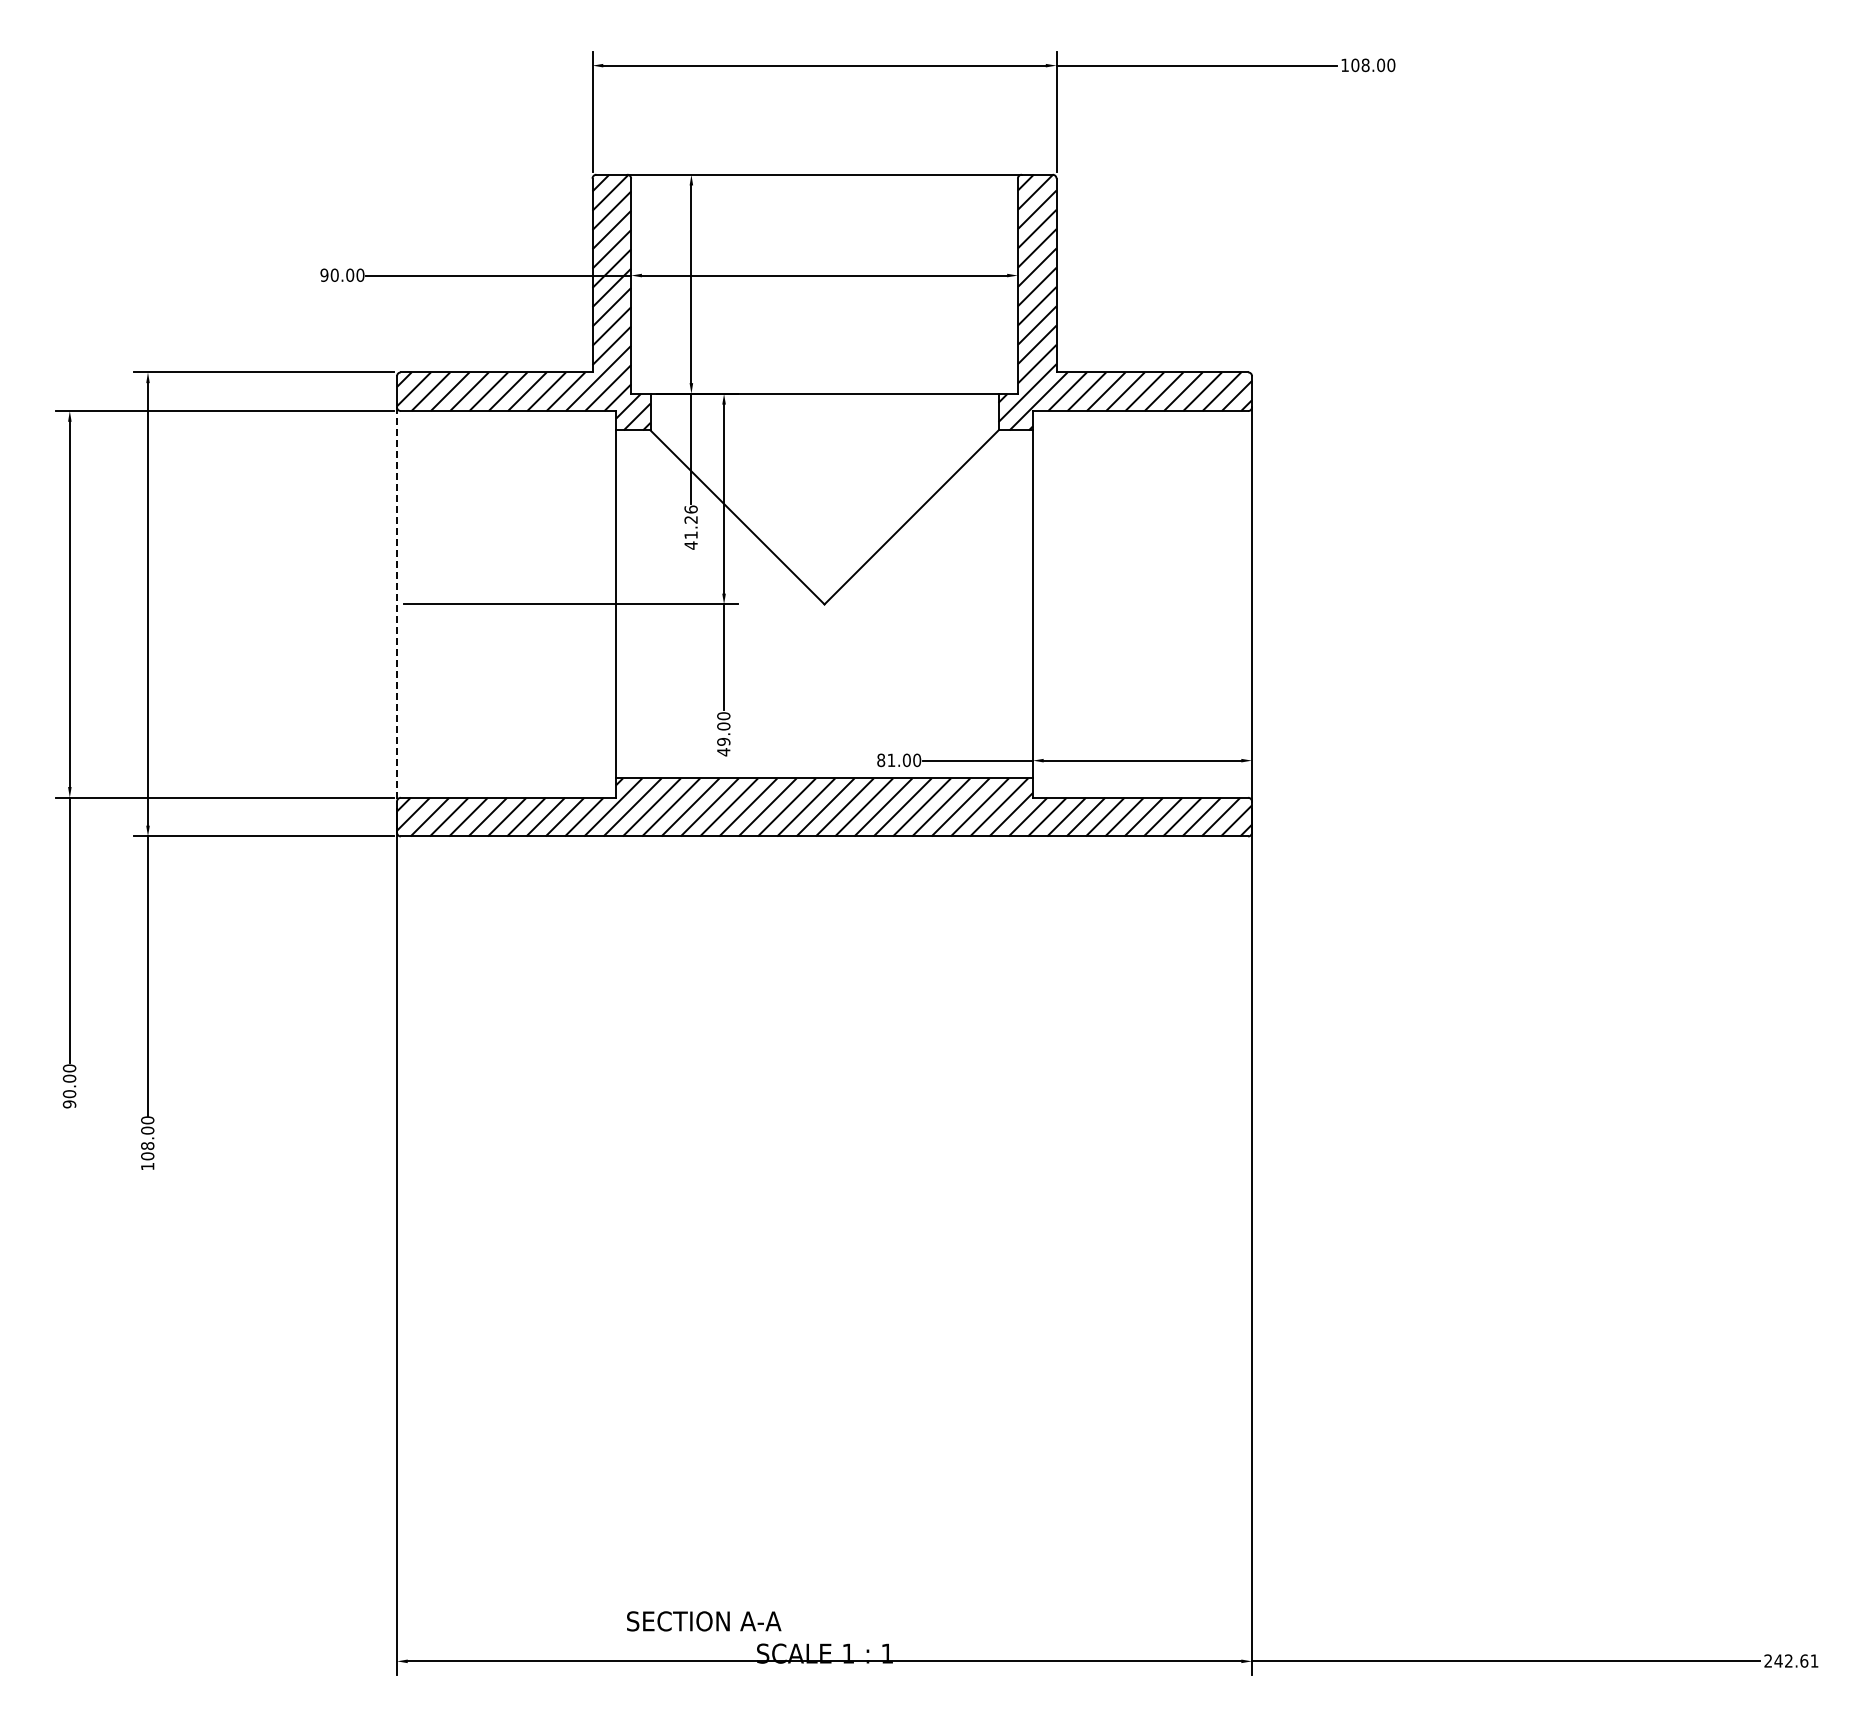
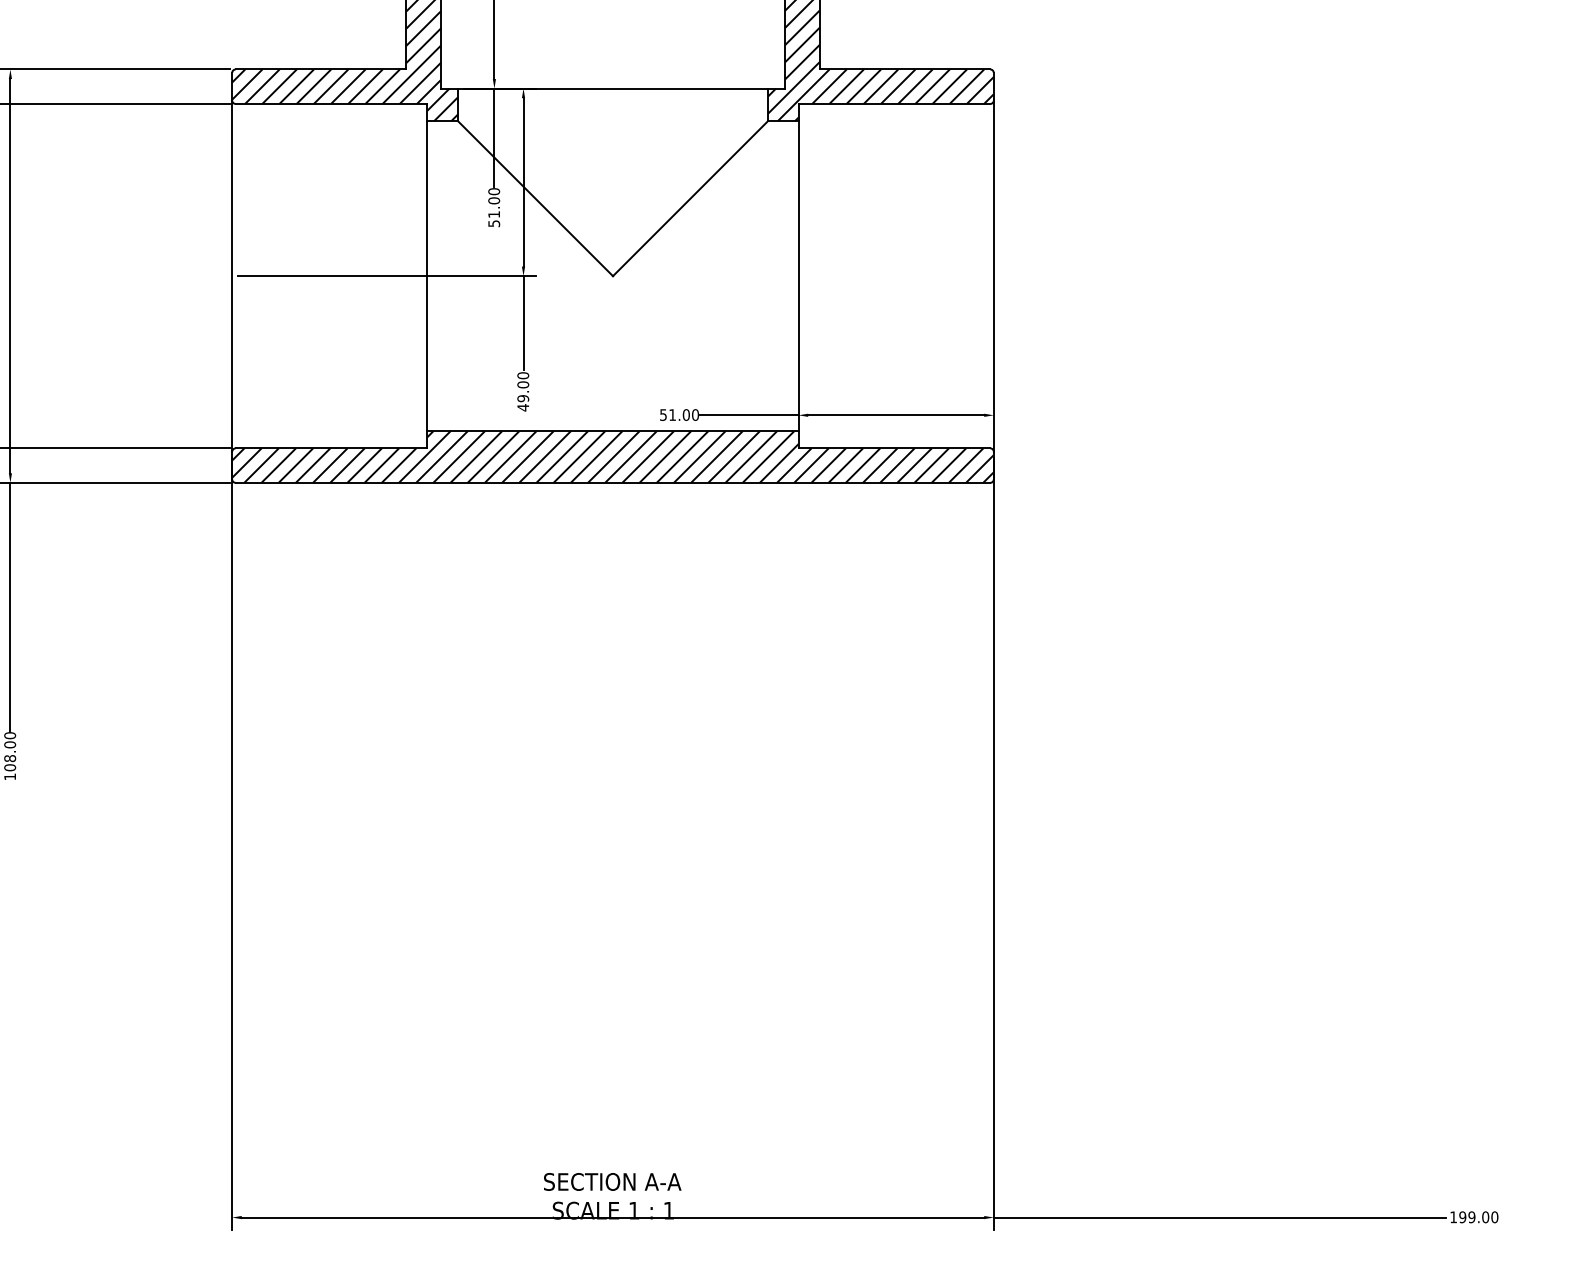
text: (690, 527) -> (493, 207), 41.26 -> 51.00
line: (397, 604) -> (232, 276), dashed -> solid
text: (881, 760) -> (663, 415), 81.00 -> 51.00
text: (704, 1621) -> (612, 1182), moved
text: (1791, 1660) -> (1474, 1216), 242.61 -> 199.00

